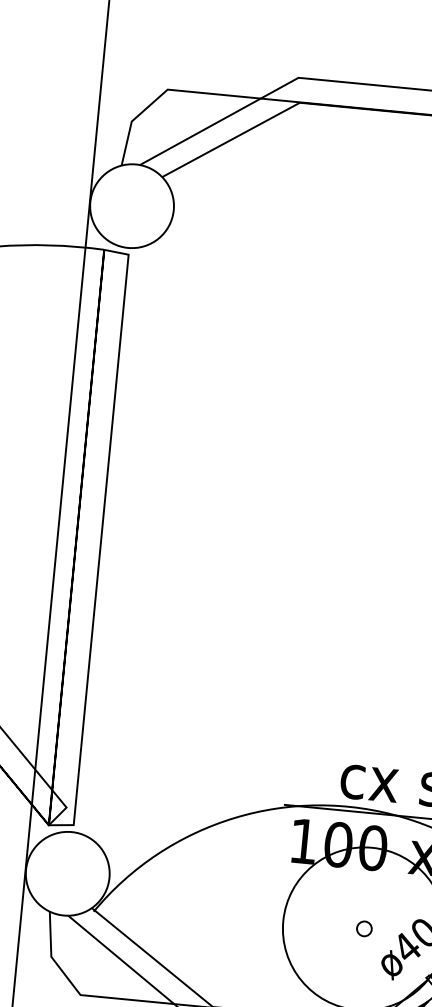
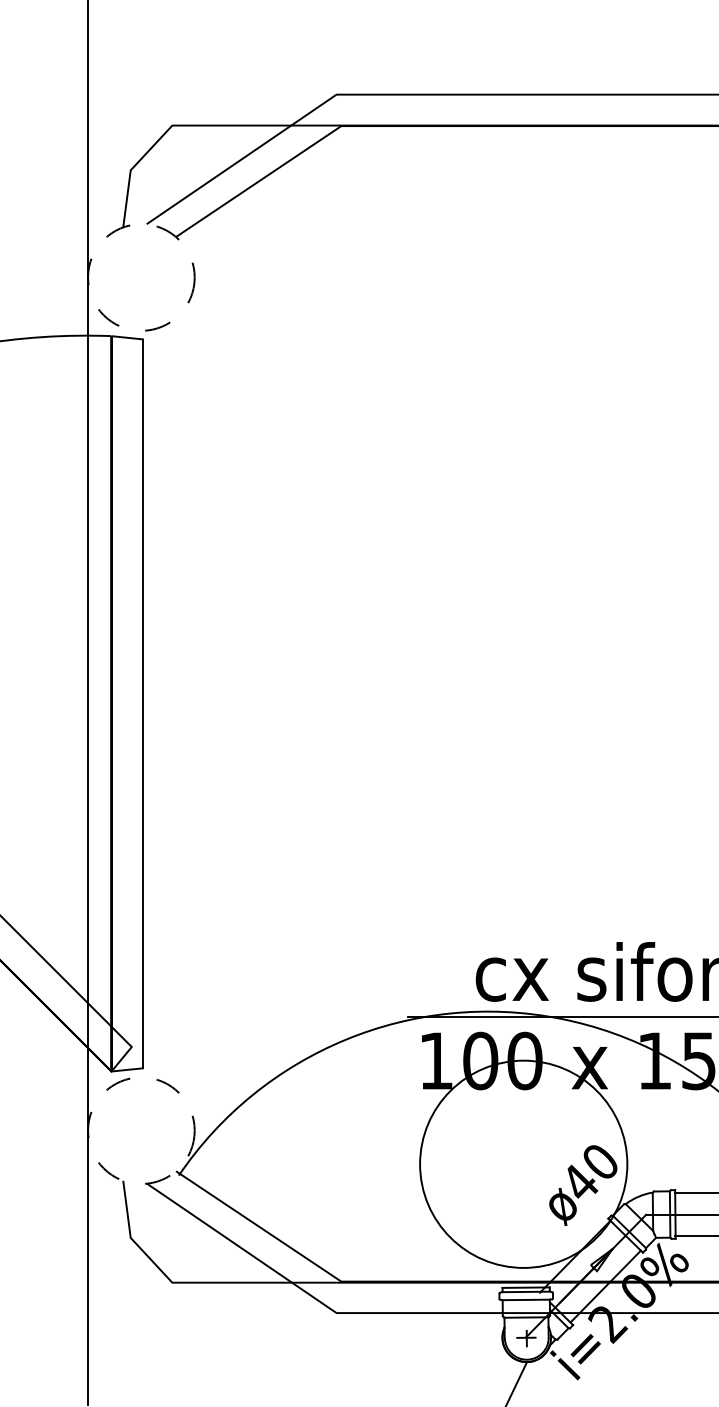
circle: (132, 206) -> (141, 277), solid -> dashed
circle: (67, 873) -> (141, 1130), solid -> dashed
circle: (364, 929) -> (523, 1164), removed

